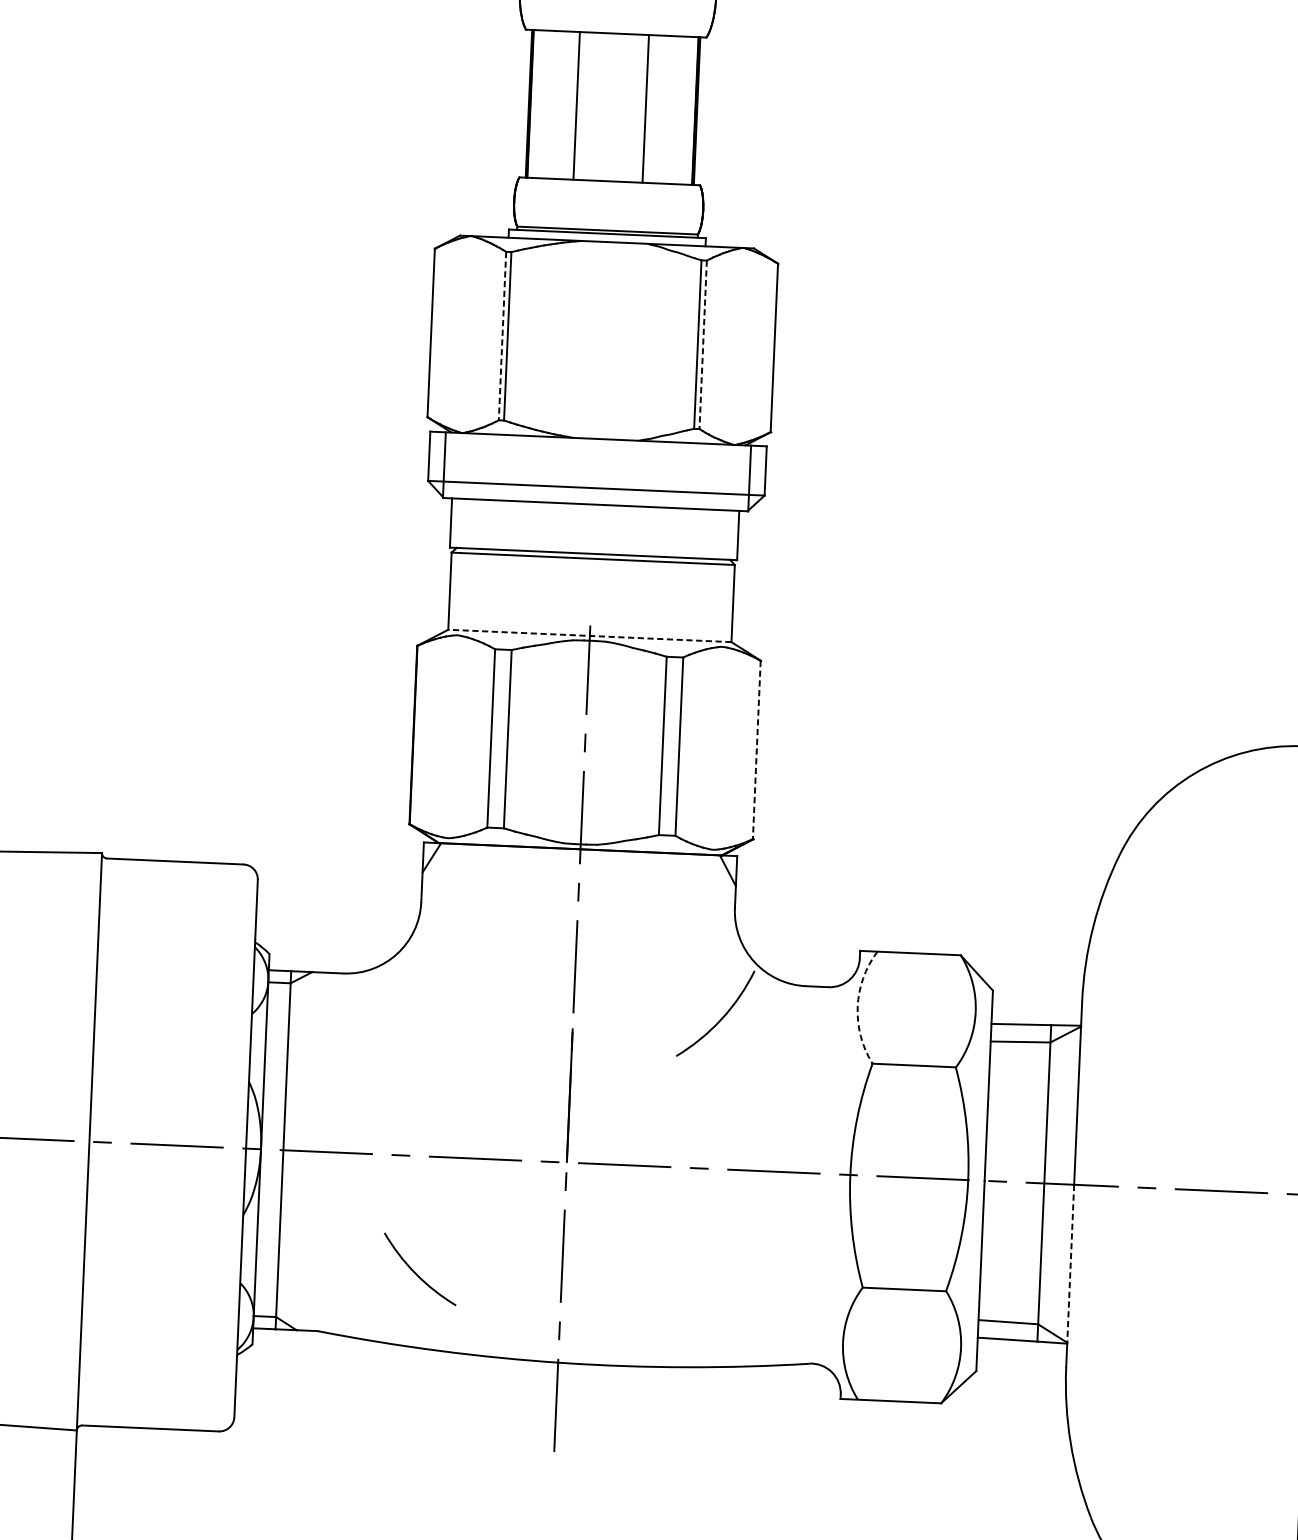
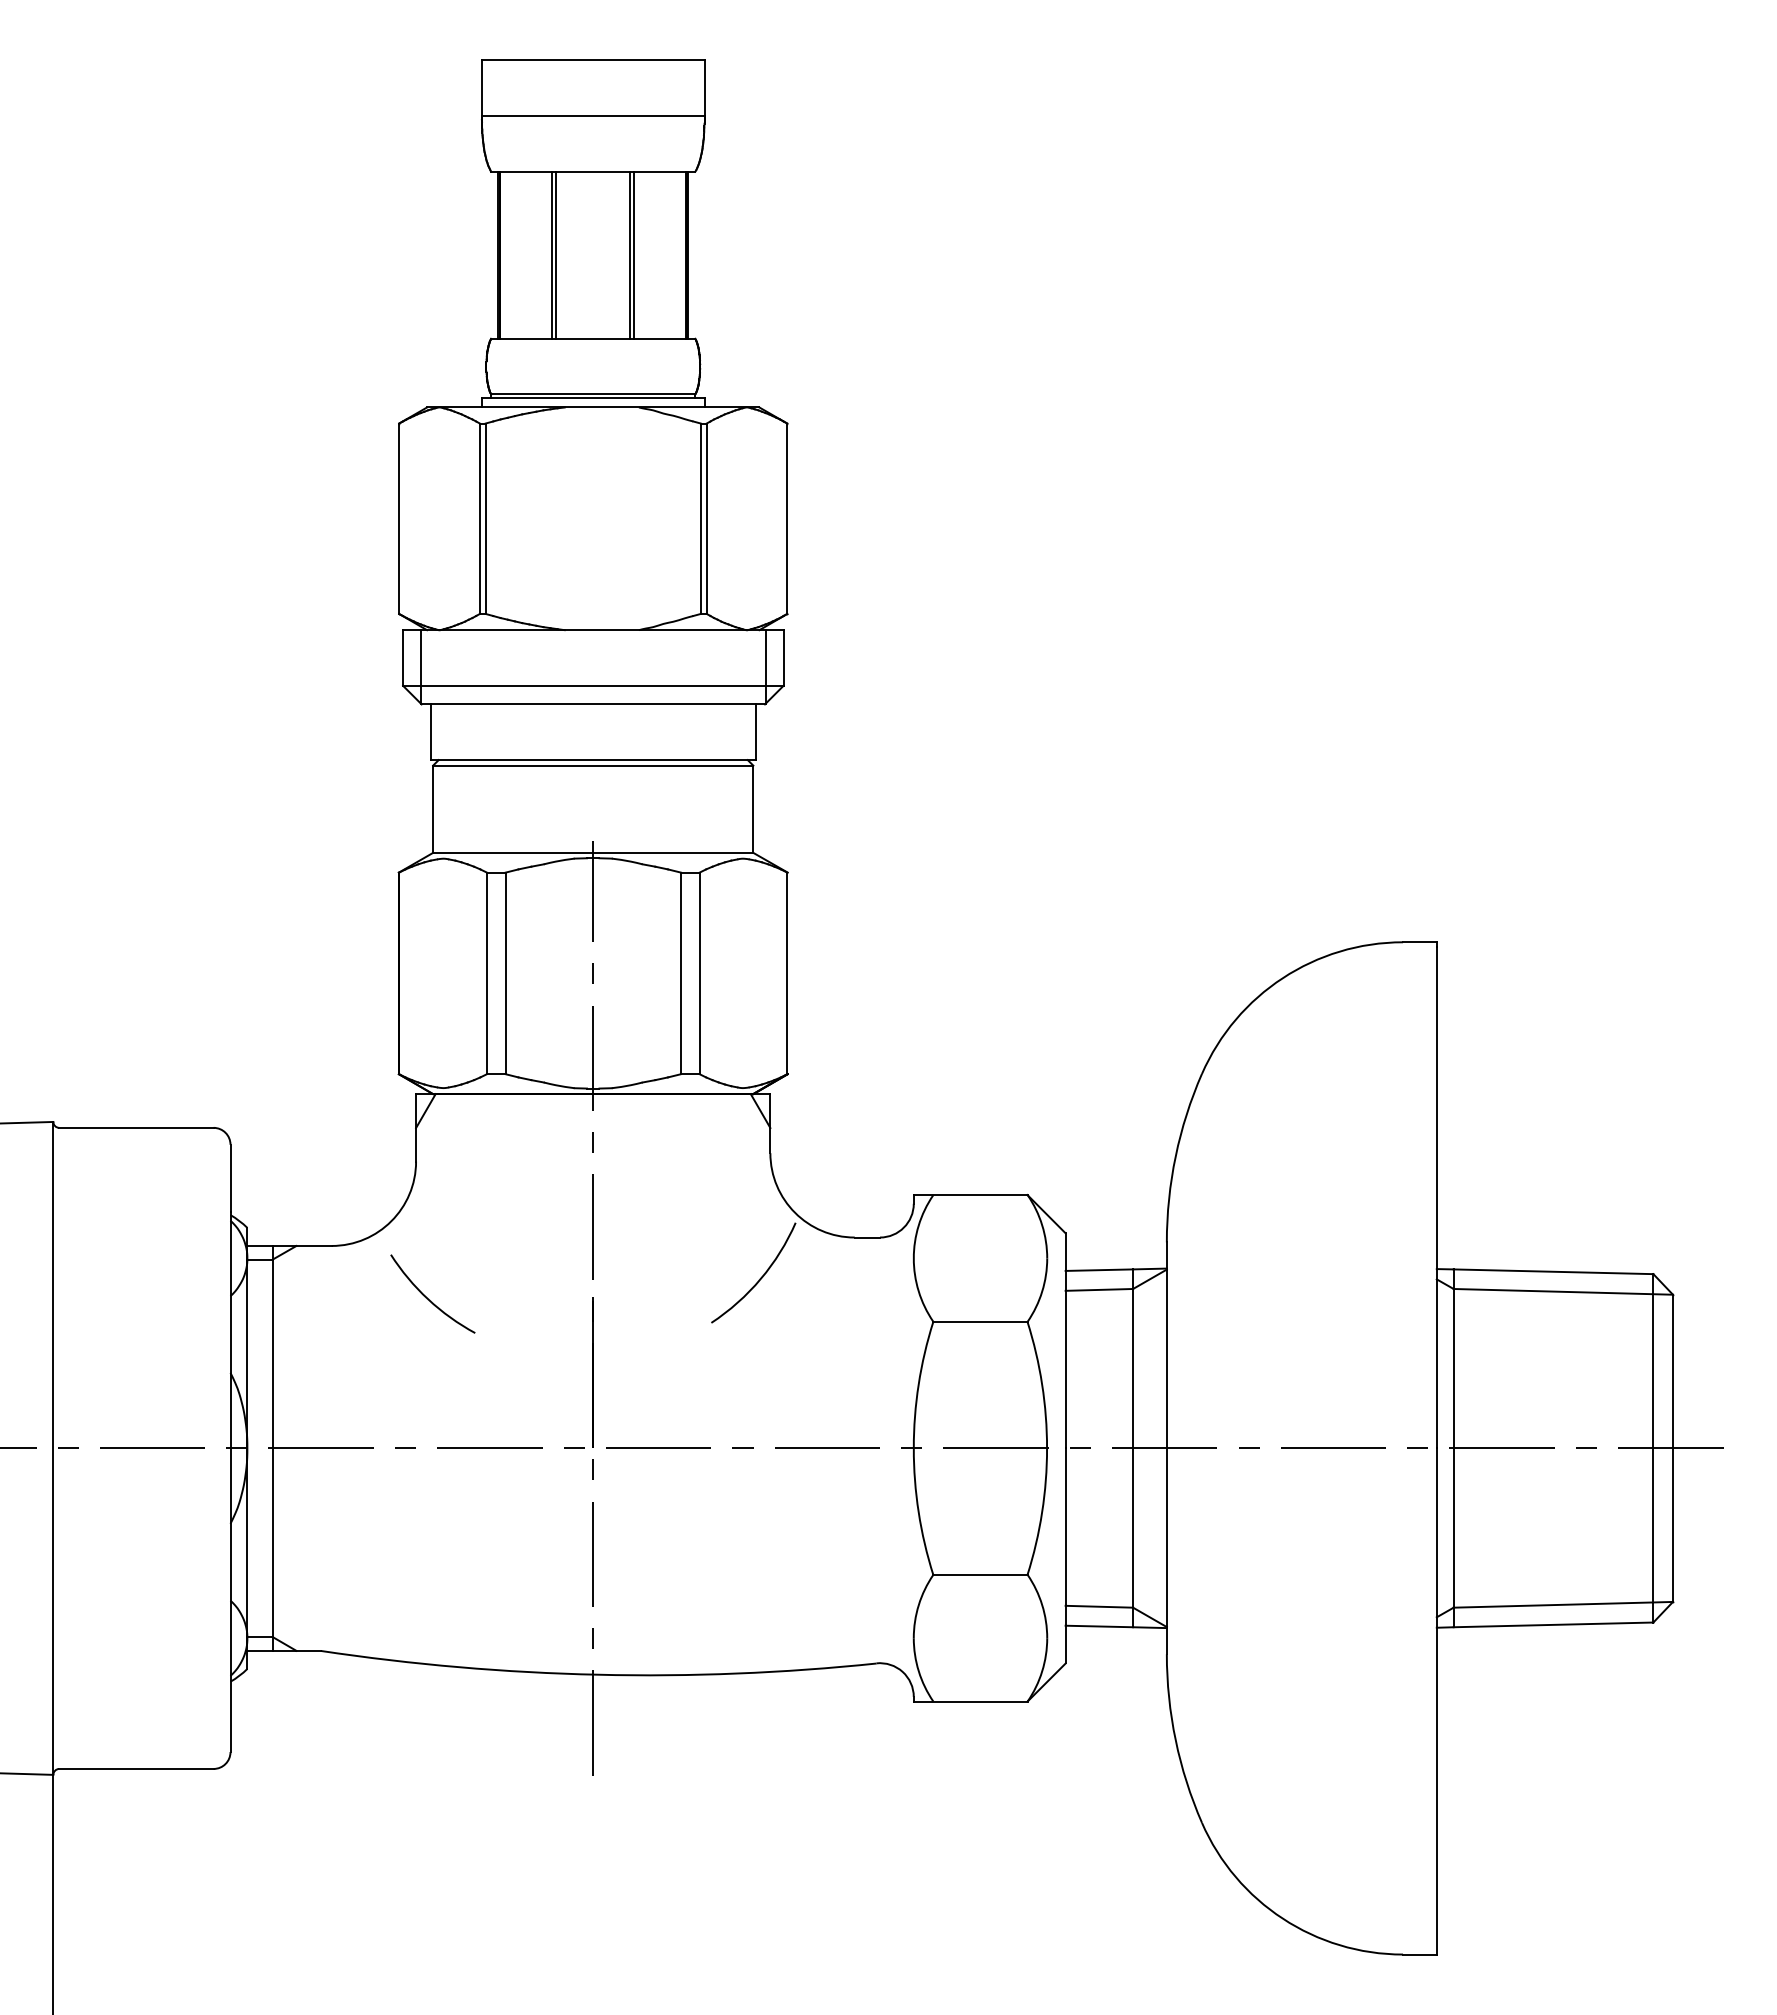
line: (580, 105) -> (556, 254), added
line: (649, 108) -> (634, 254), added
line: (502, 336) -> (479, 519), dashed -> solid
line: (702, 345) -> (706, 519), dashed -> solid
line: (589, 635) -> (592, 852), dashed -> solid
line: (757, 750) -> (787, 973), dashed -> solid
arc: (857, 1007) -> (913, 1258), dashed -> solid
line: (1070, 1264) -> (1166, 1538), dashed -> solid
arc: (415, 1272) -> (427, 1297), moved

